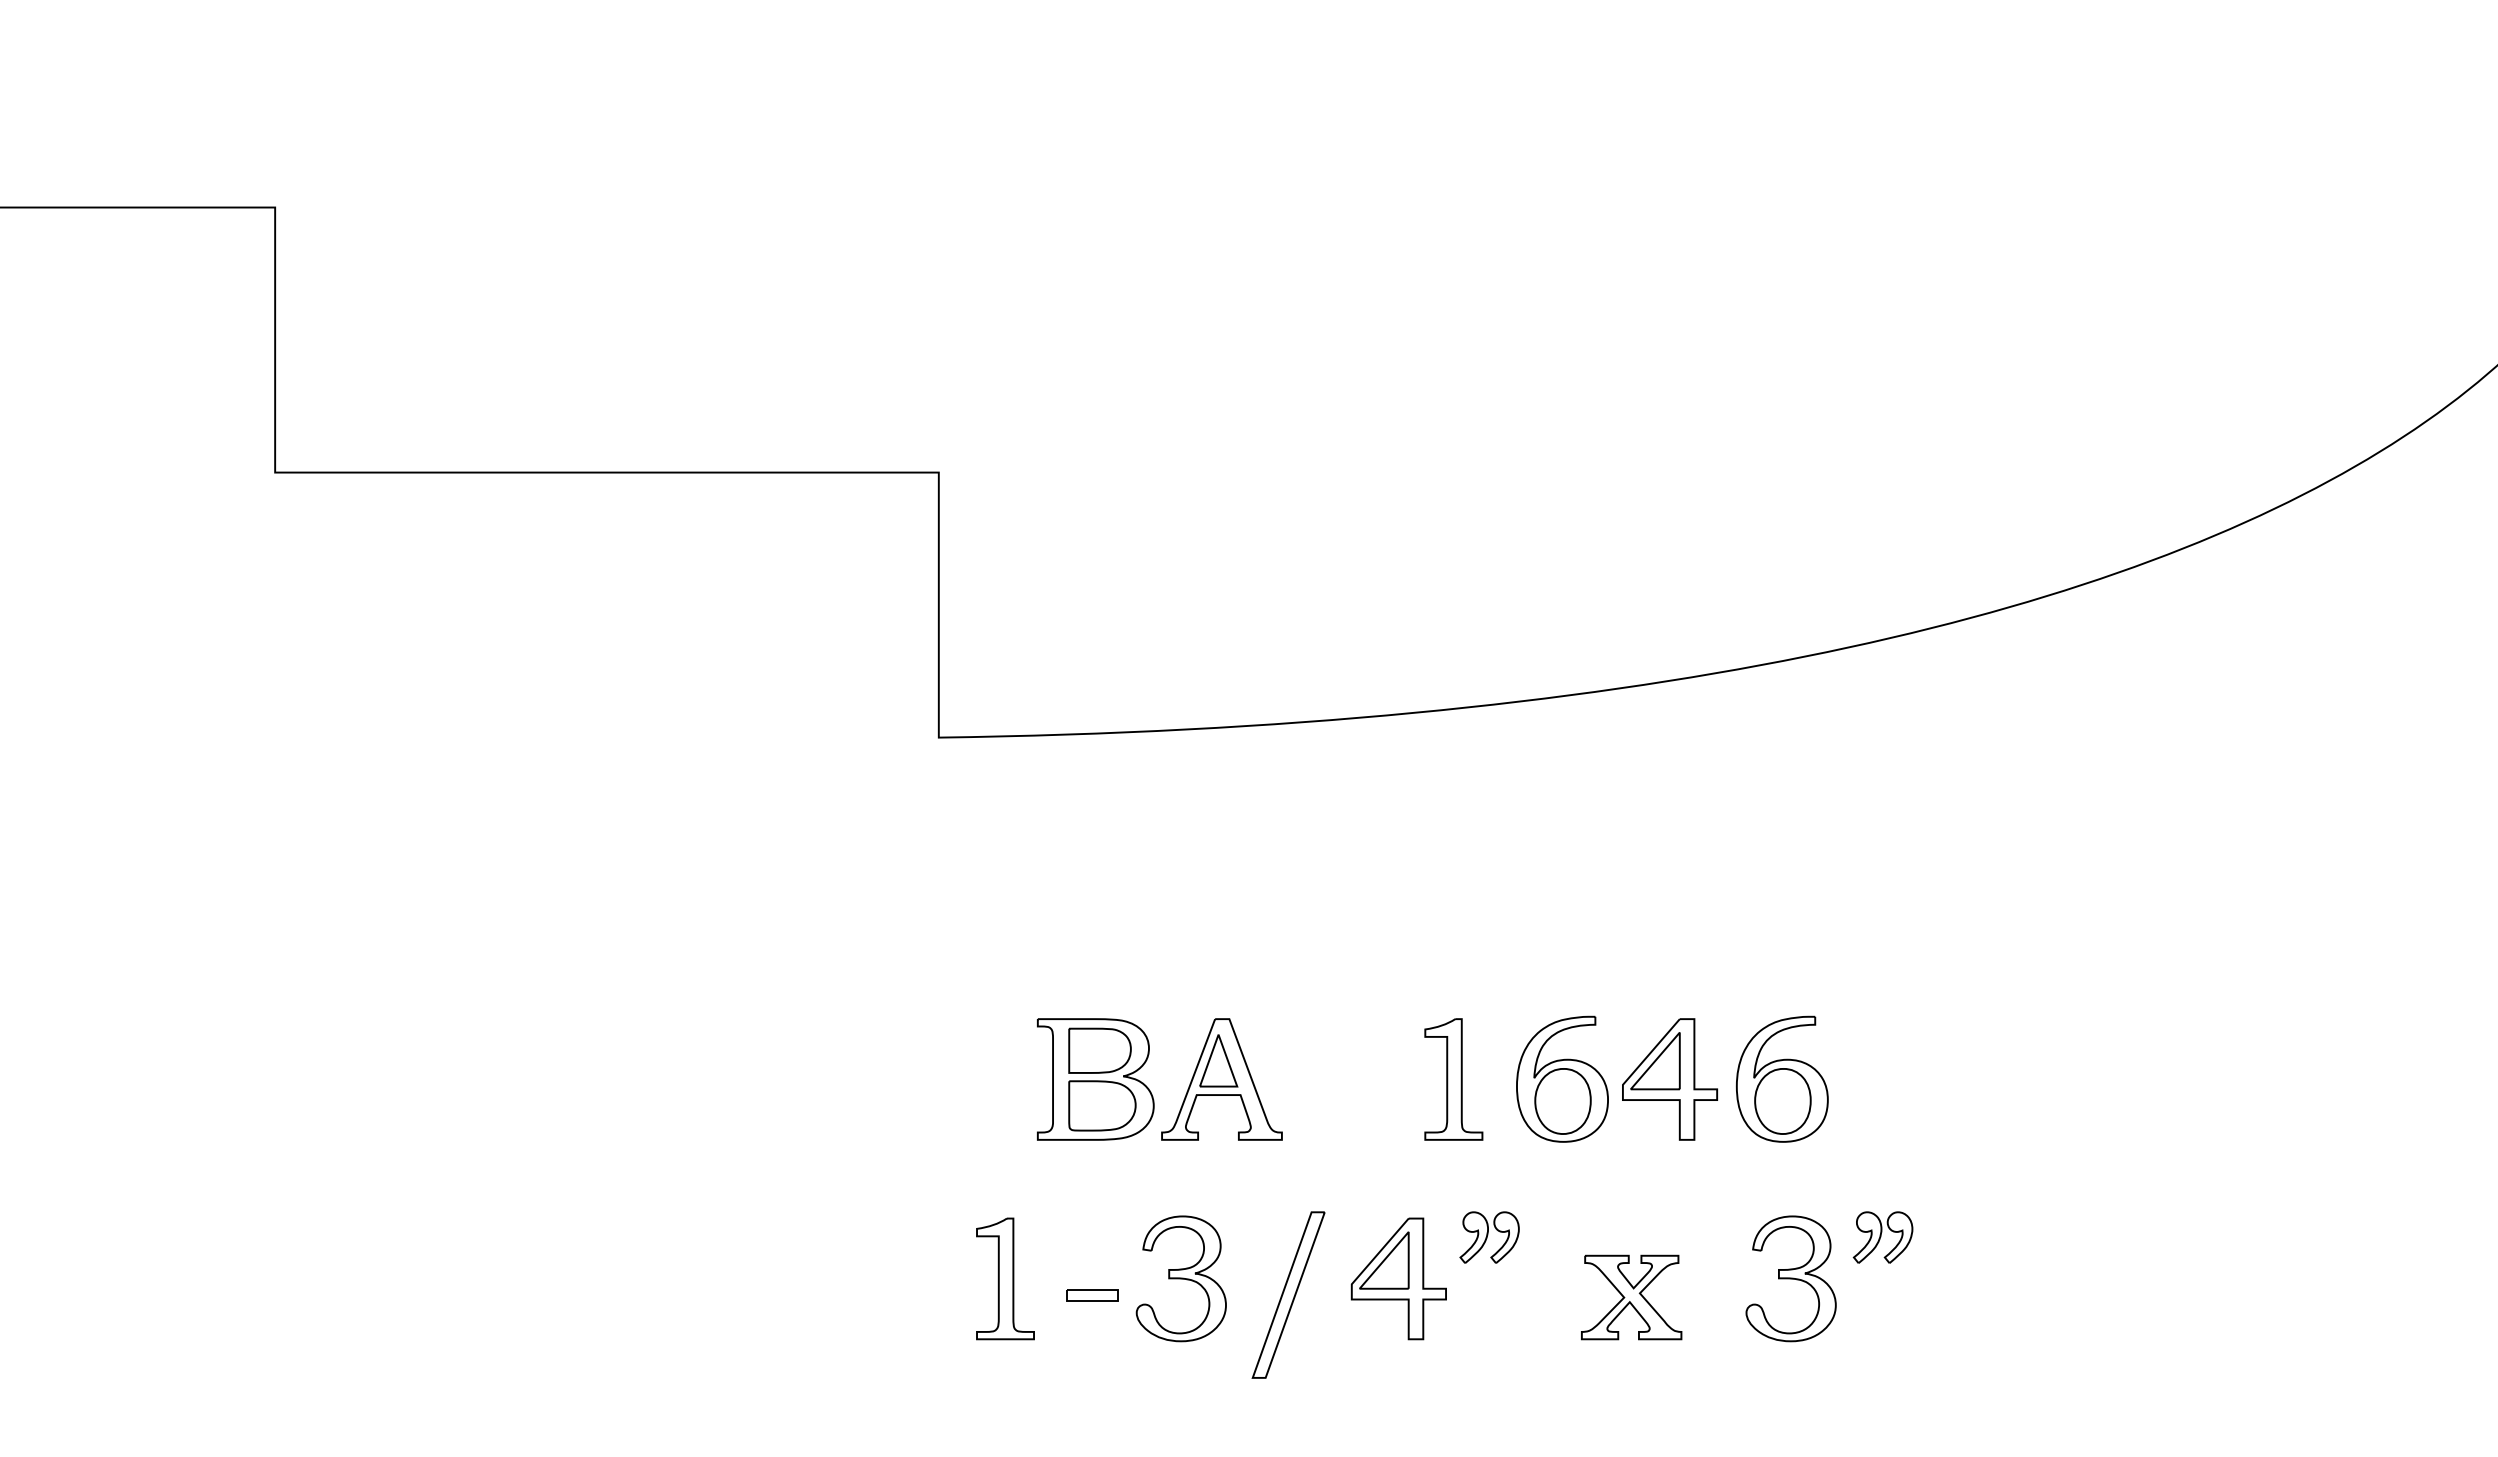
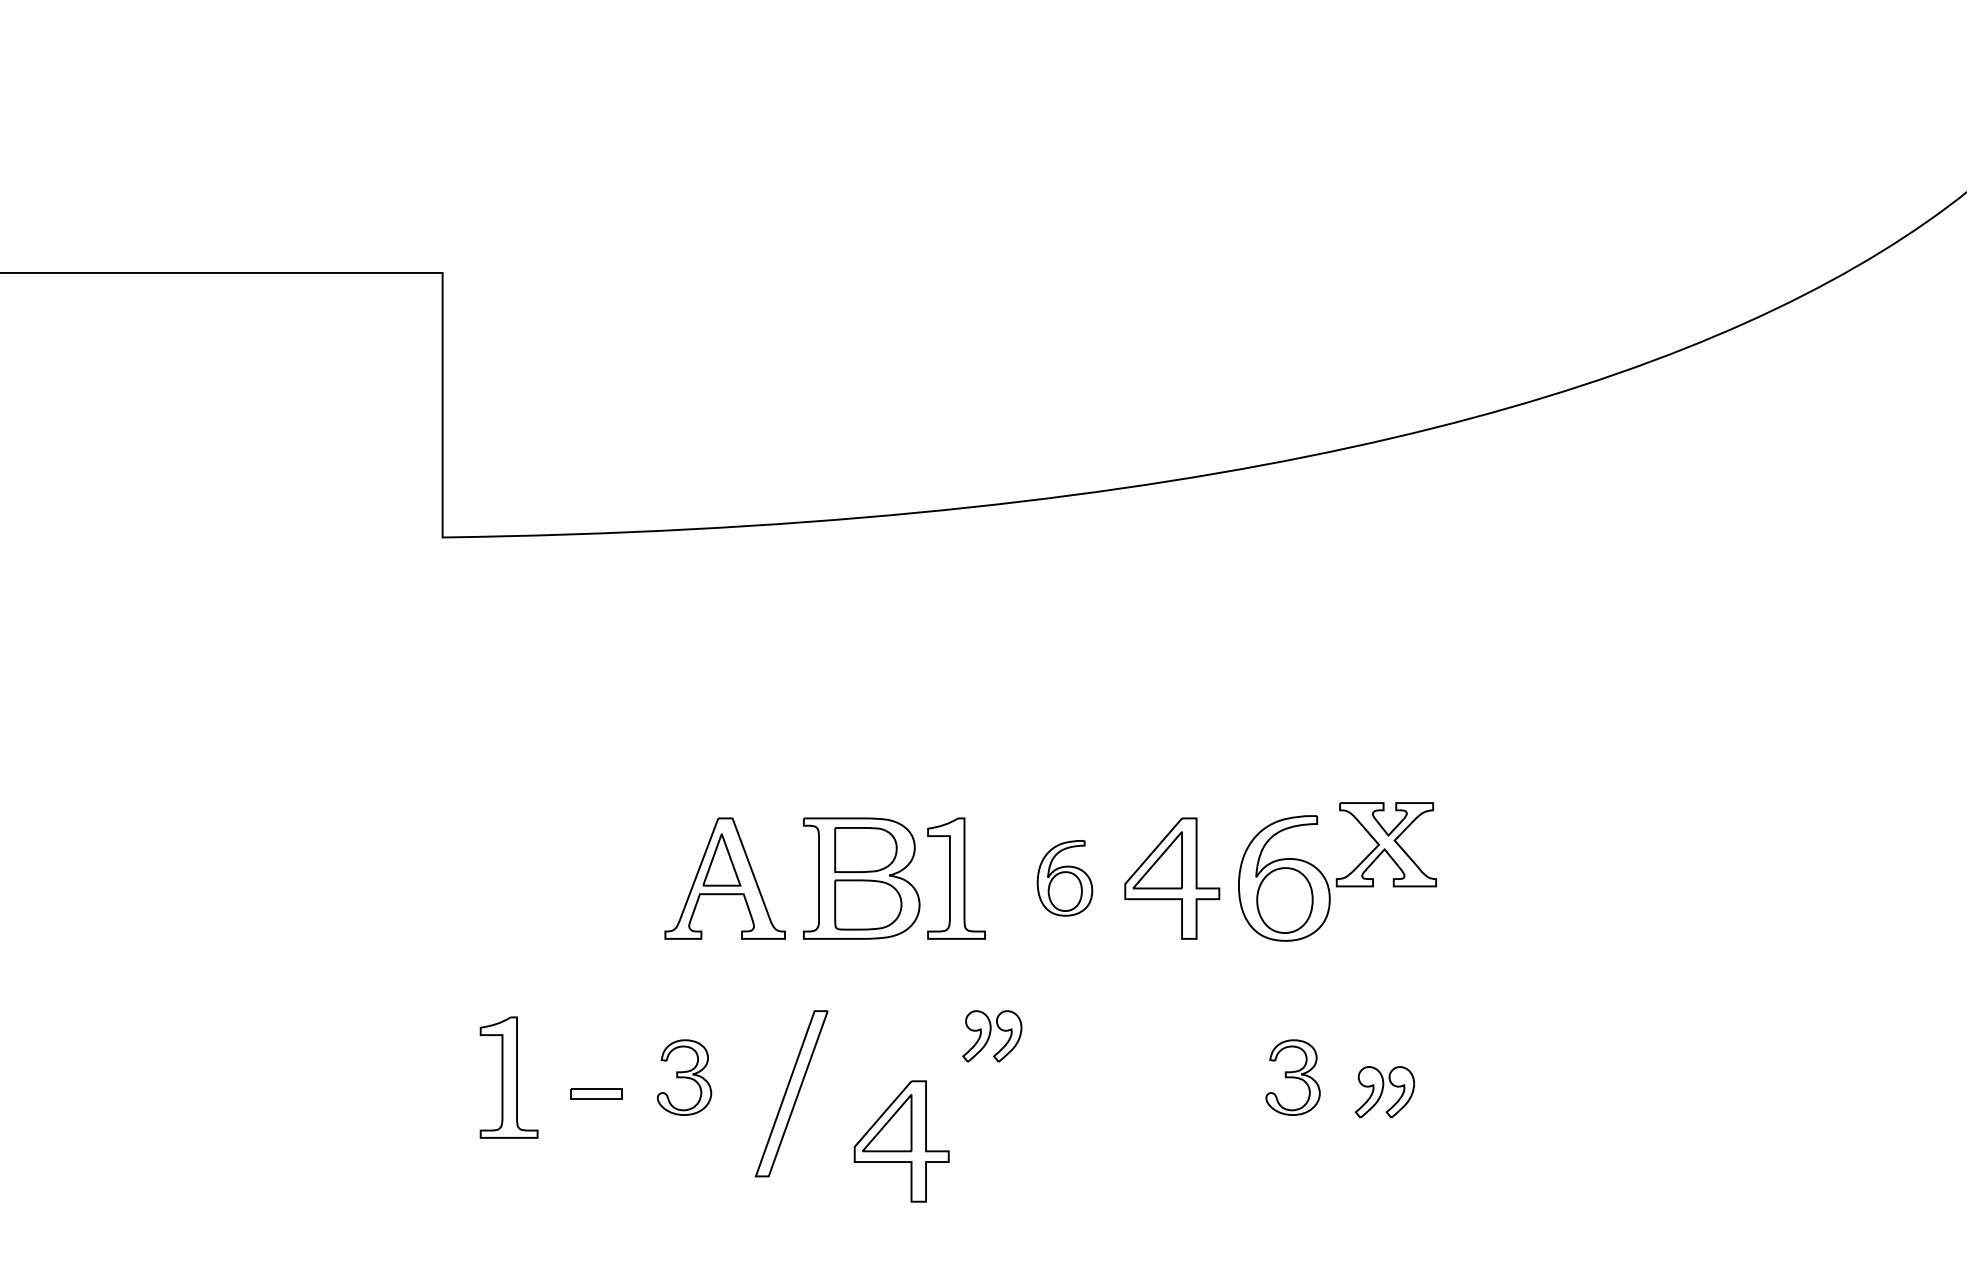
part: (1562, 1078) -> (1064, 877), size x0.6
part: (1095, 1079) -> (861, 878), moved
part: (1882, 1237) -> (1384, 1092), moved
part: (1180, 1278) -> (683, 1077), size x0.6
part: (1398, 1278) -> (901, 1141), moved
part: (1790, 1278) -> (1292, 1077), size x0.6
part: (1631, 1297) -> (1386, 844), moved

